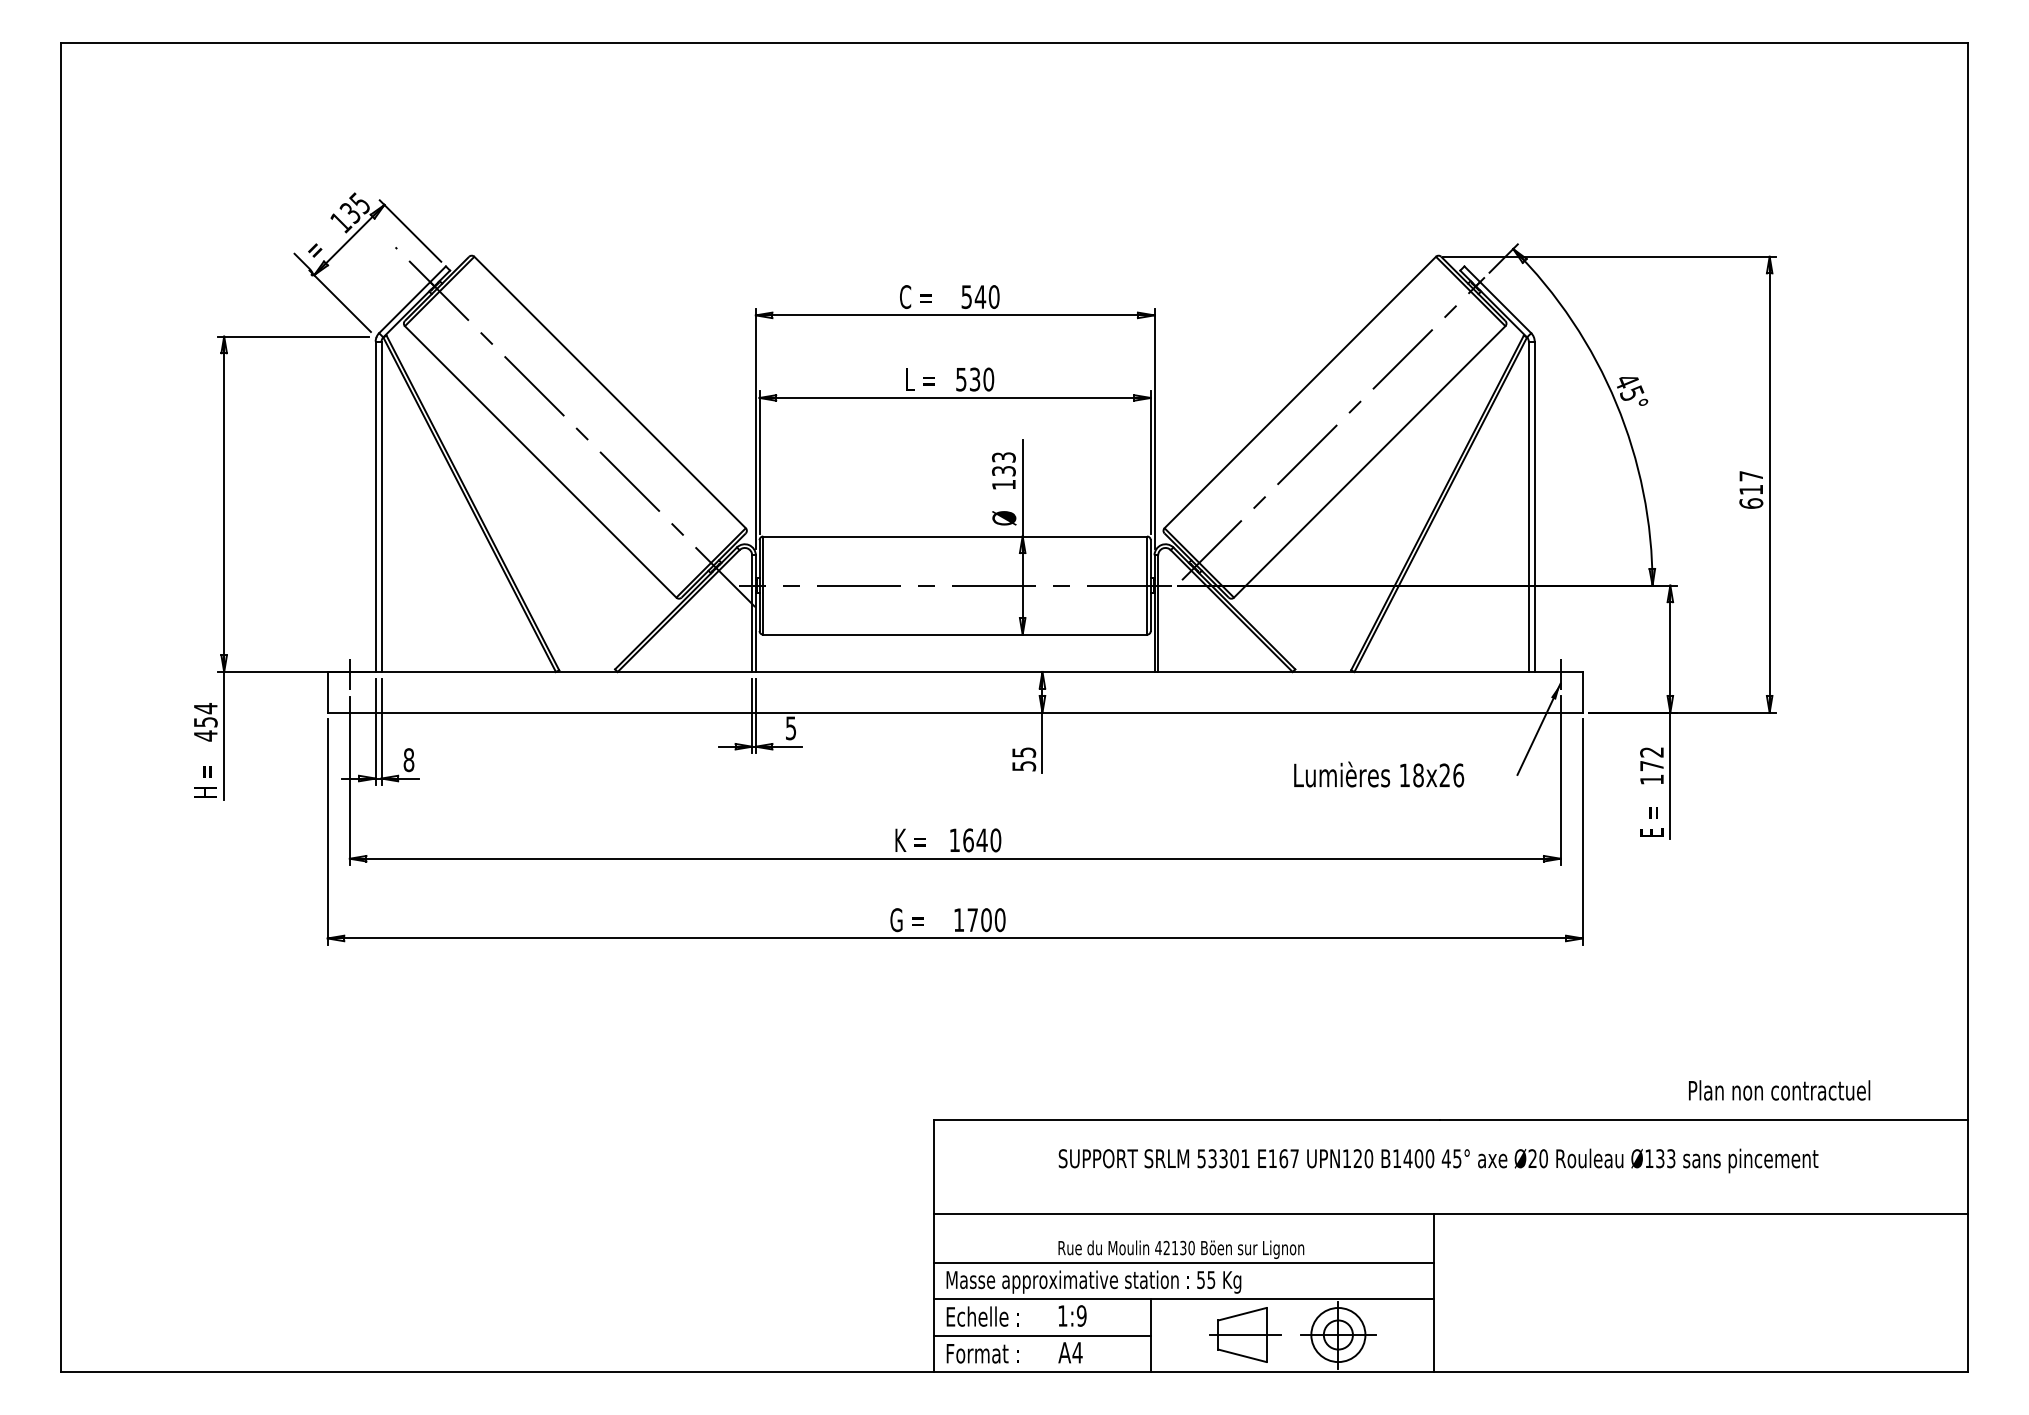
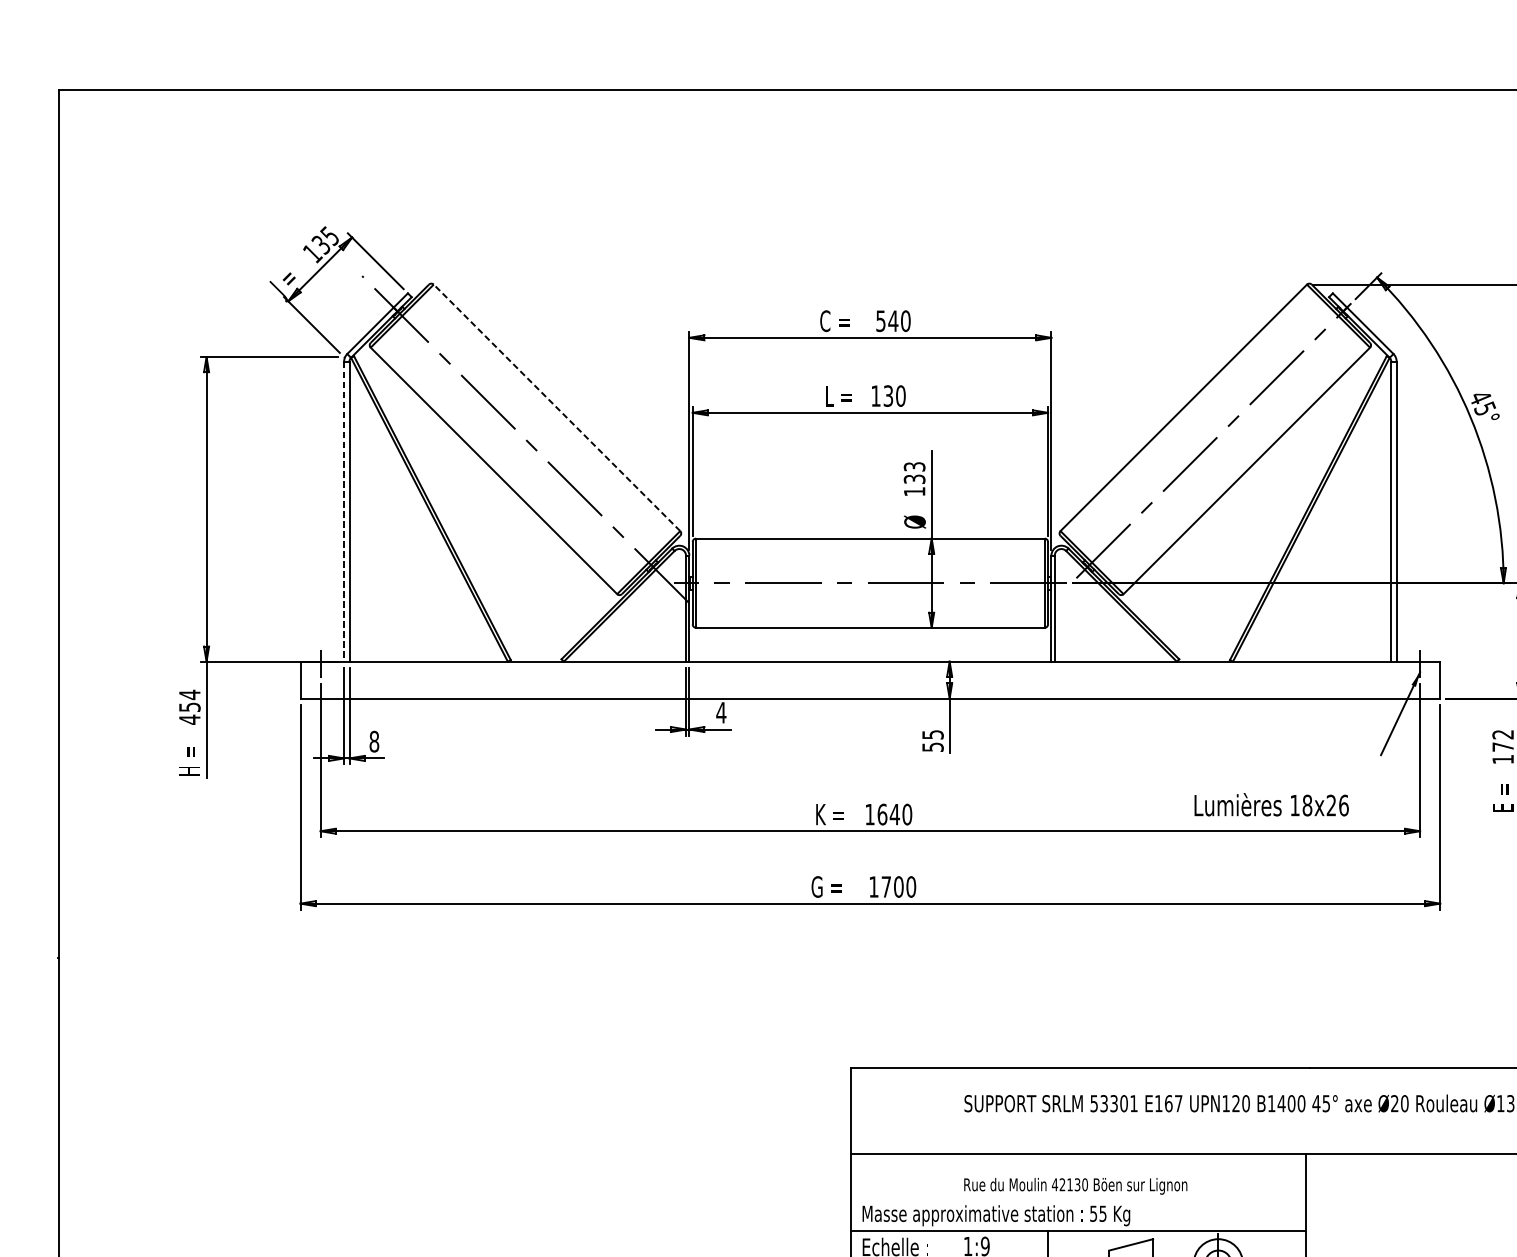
text: (961, 379) -> (876, 396), 530 -> 130
line: (610, 392) -> (557, 407), solid -> dashed
line: (375, 507) -> (343, 512), solid -> dashed
text: (790, 728) -> (720, 712), 5 -> 4
text: (1379, 774) -> (1272, 804), moved
line: (1184, 1262) -> (1078, 1197), removed

